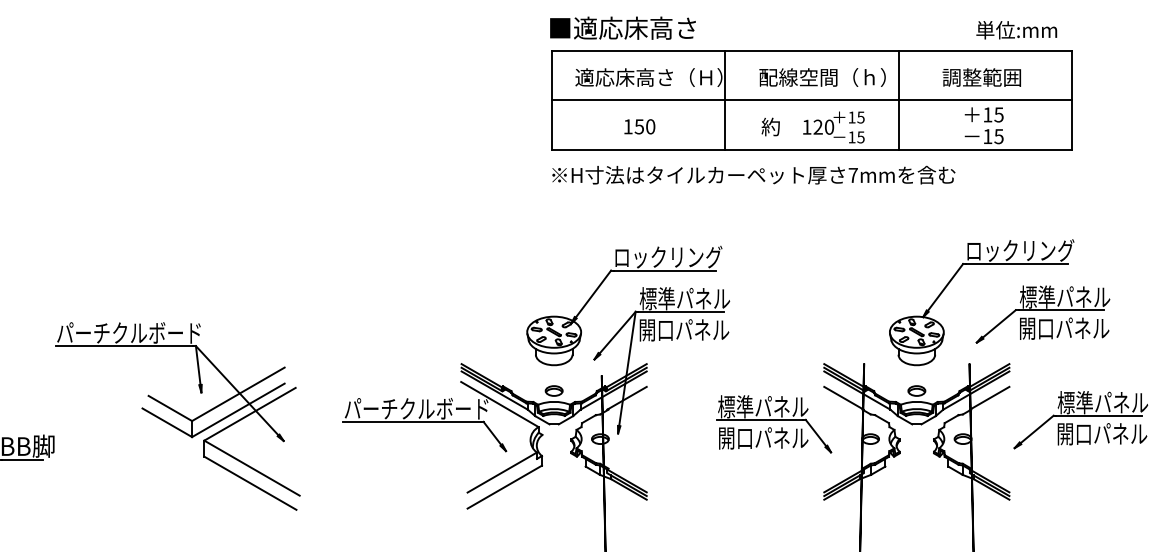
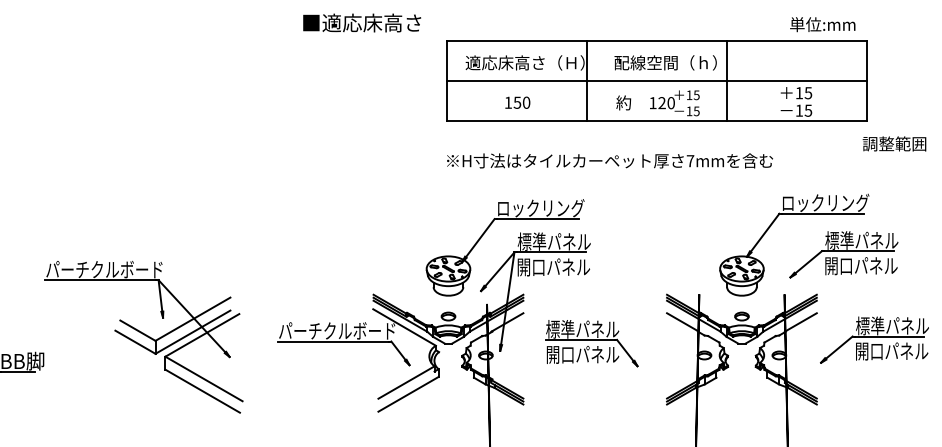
text: (623, 27) -> (362, 22), moved
text: (981, 77) -> (894, 143), moved
text: (753, 174) -> (609, 160), moved
part: (774, 424) -> (591, 343), moved

